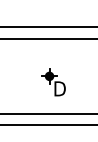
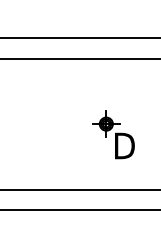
part: (53, 82) -> (113, 134), moved

